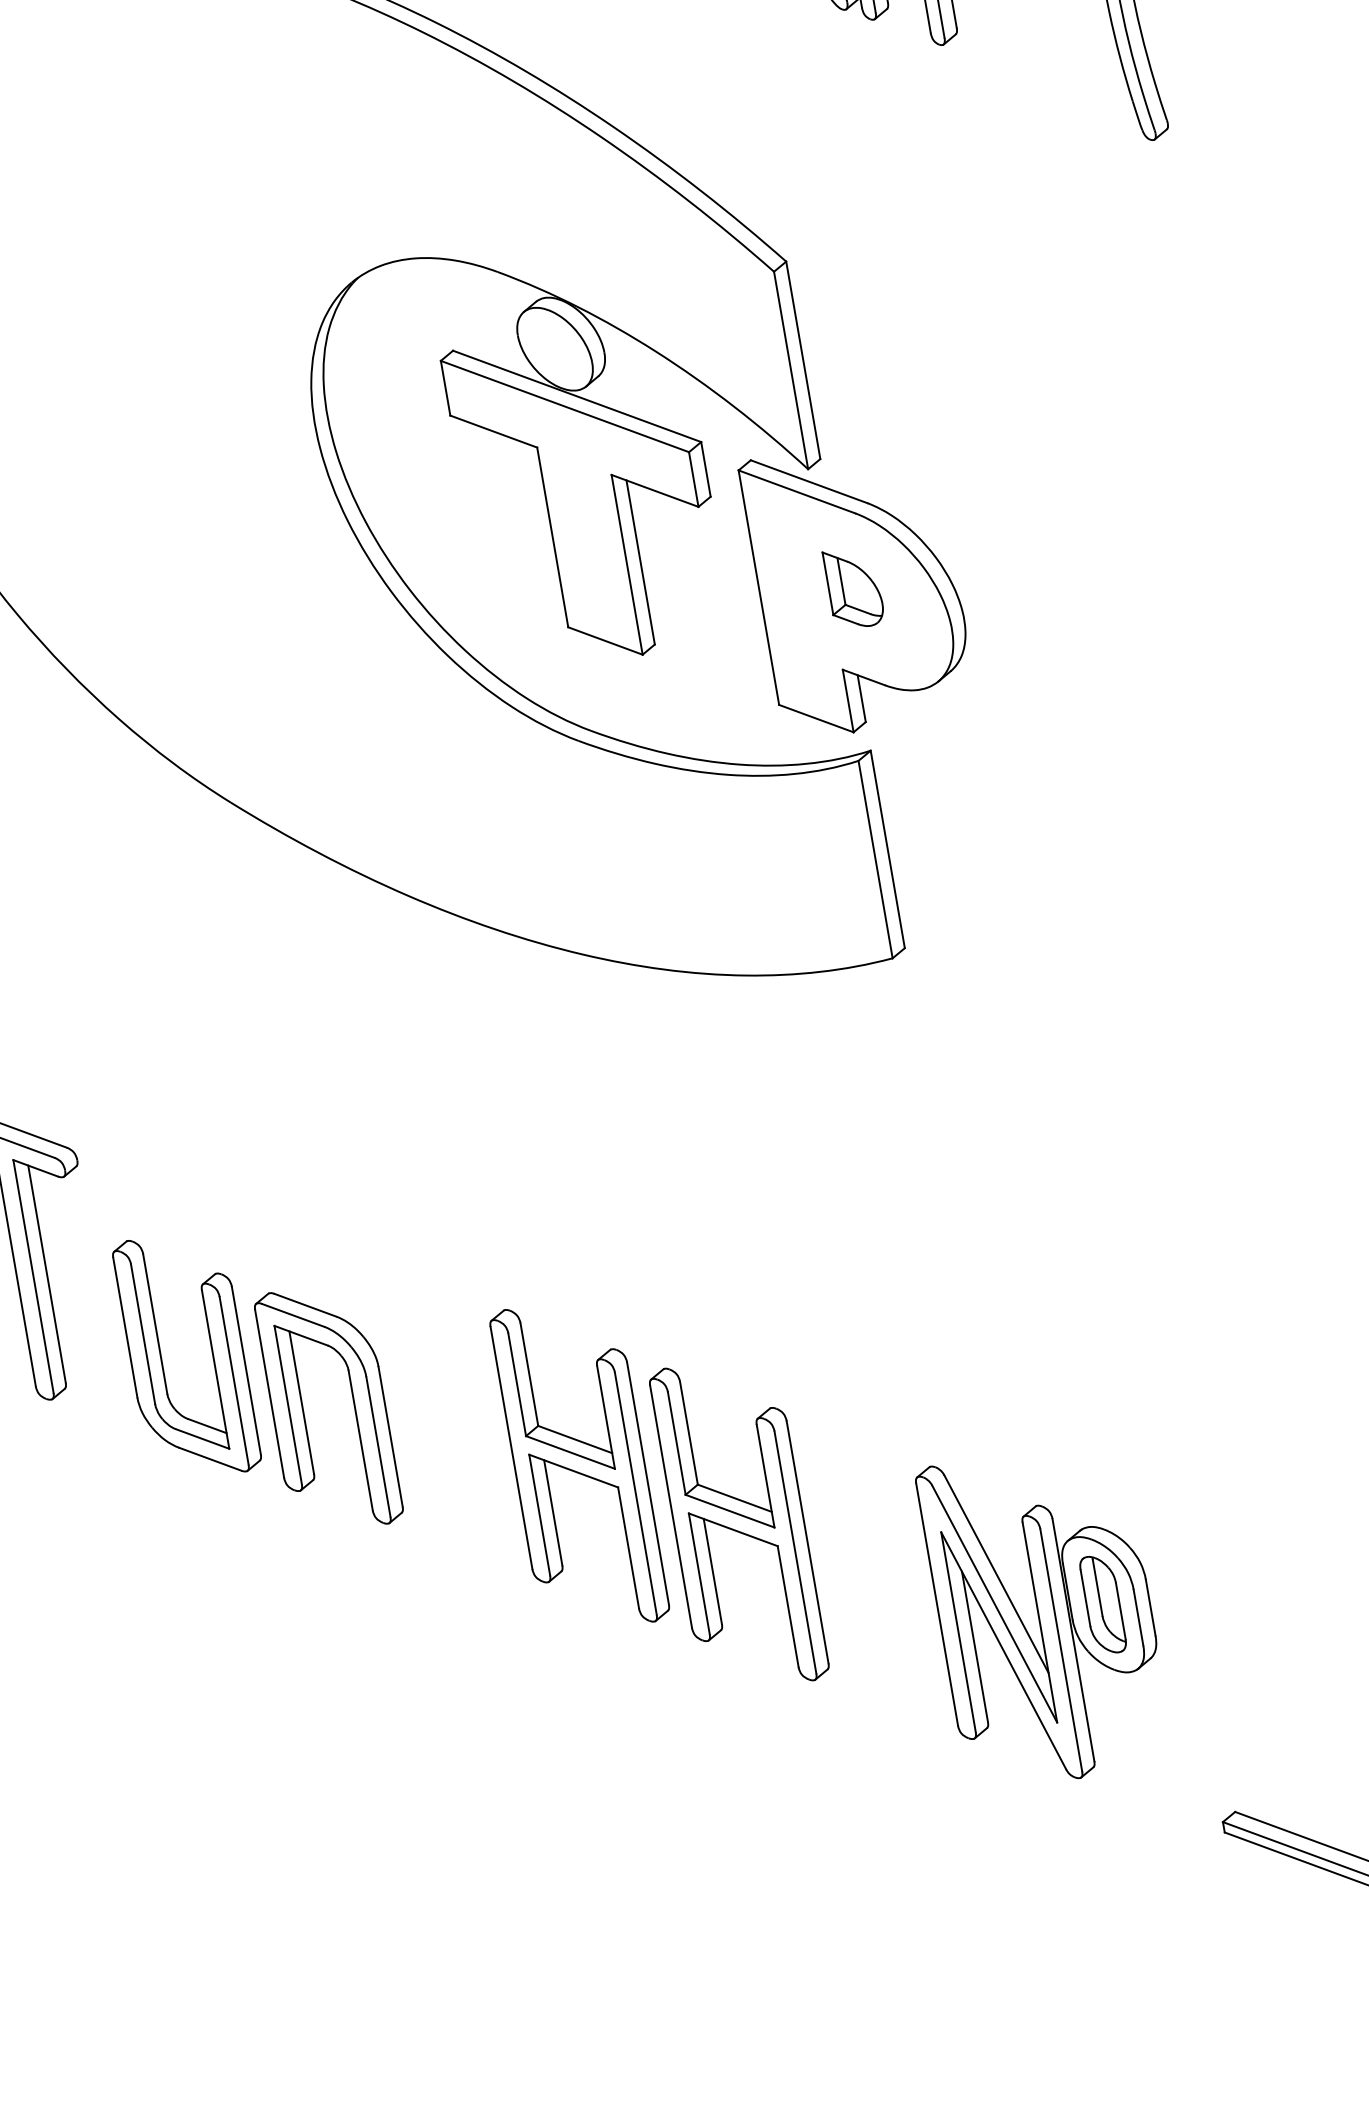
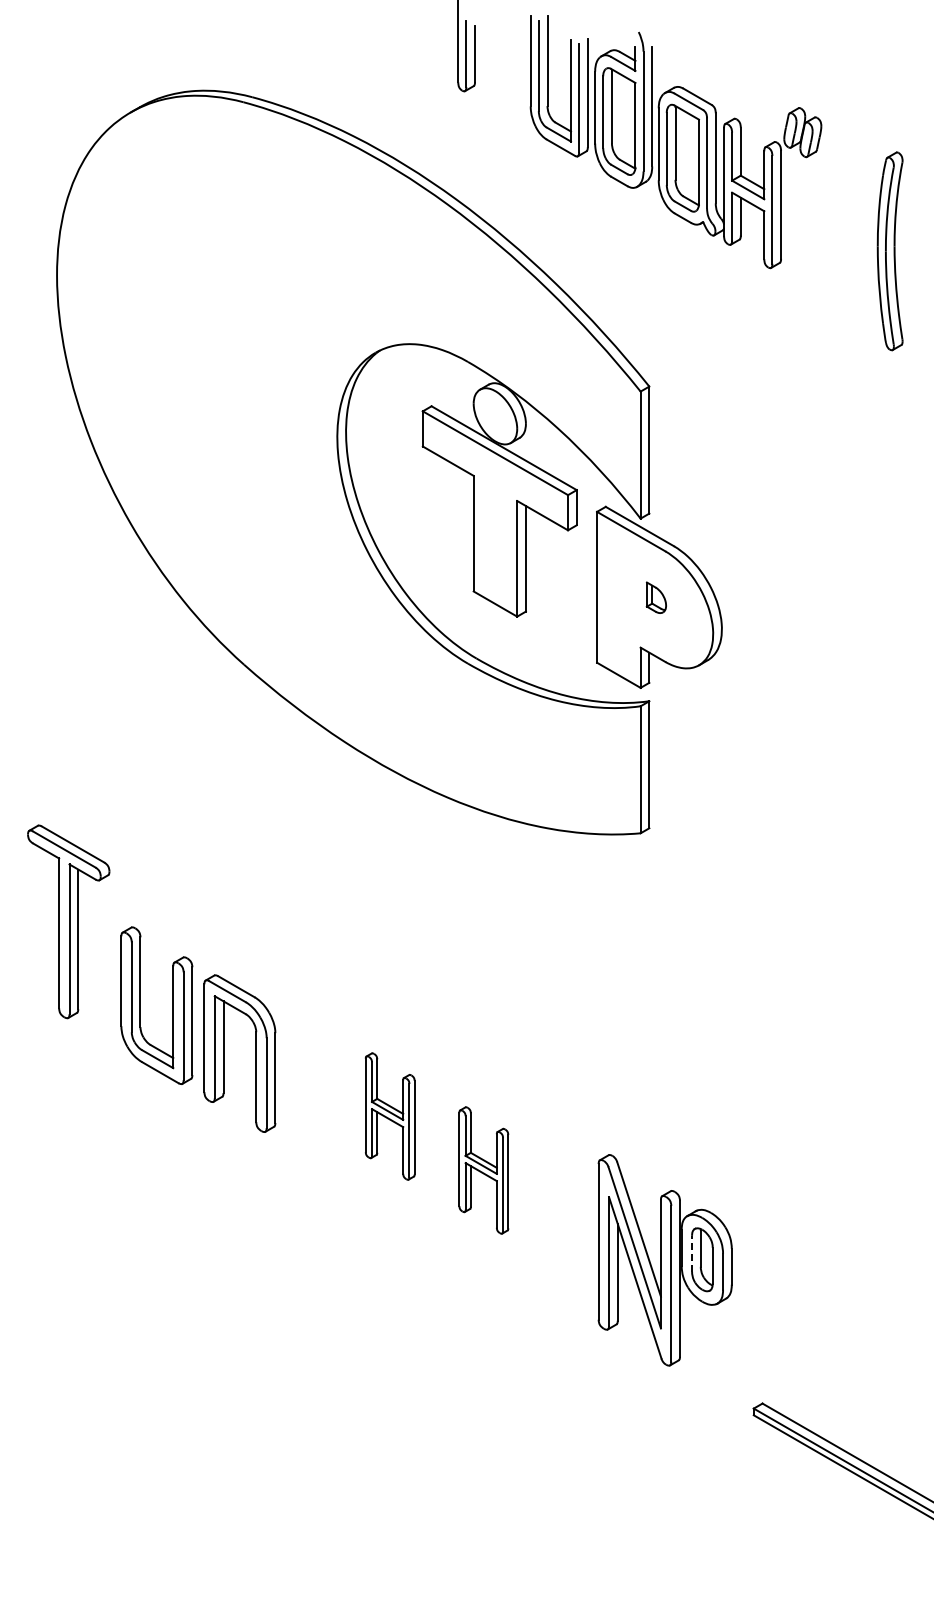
part: (853, 587) -> (656, 597), size x0.6
part: (578, 1465) -> (389, 1116), size x0.6
part: (738, 1524) -> (483, 1170), size x0.6
line: (1086, 1597) -> (692, 1253), solid -> dashed

